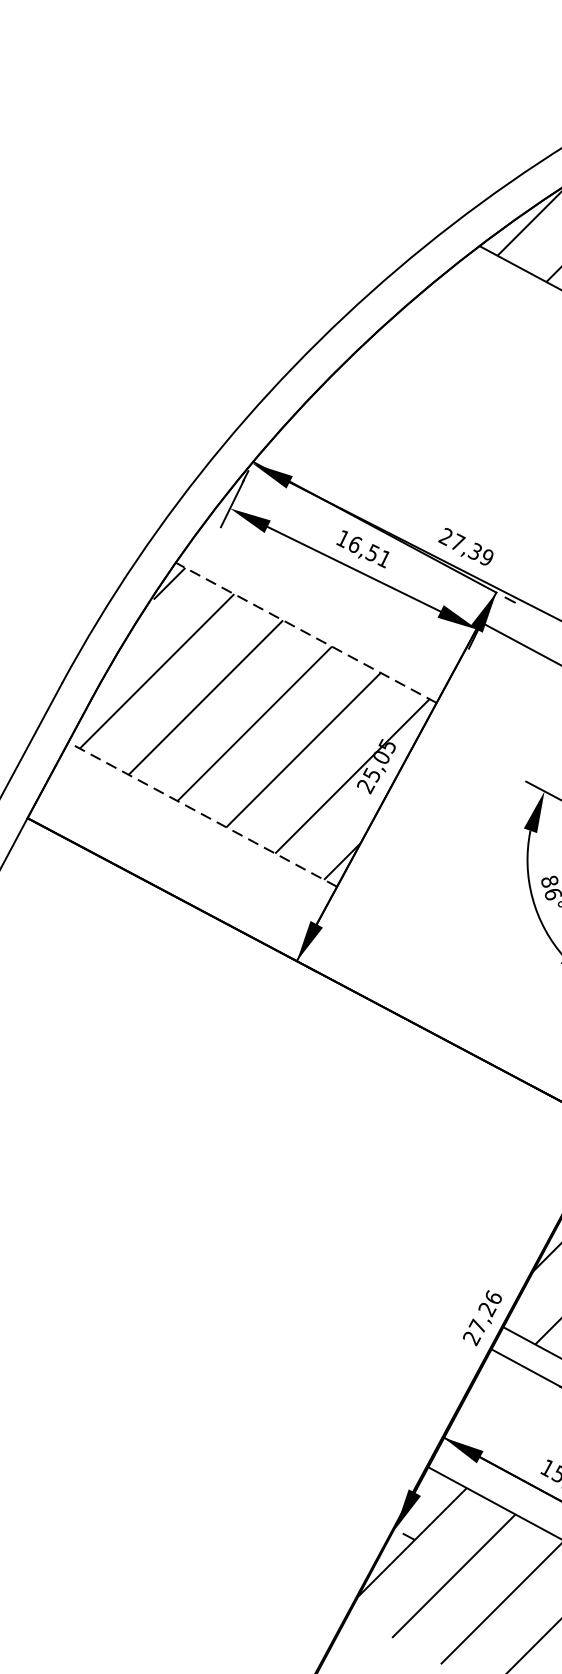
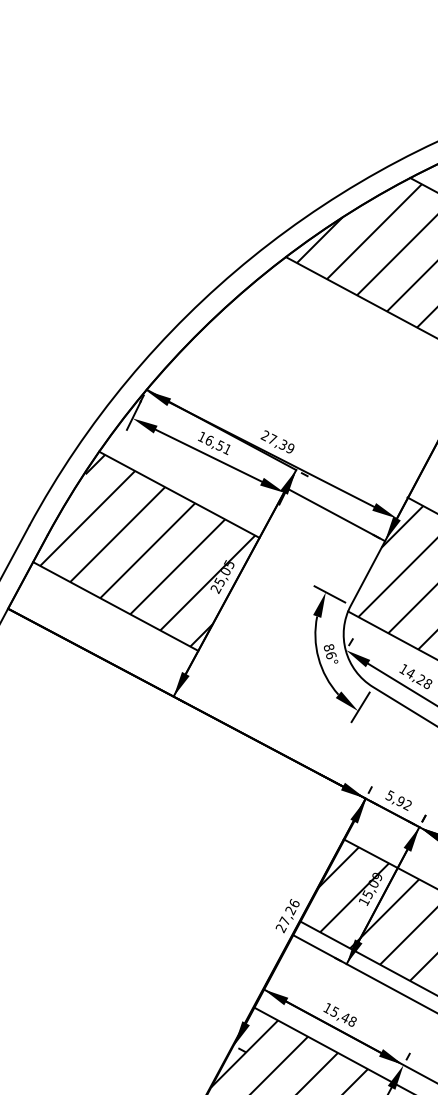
line: (304, 632) -> (178, 494), dashed -> solid
line: (202, 814) -> (115, 606), dashed -> solid

